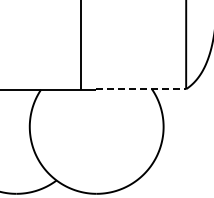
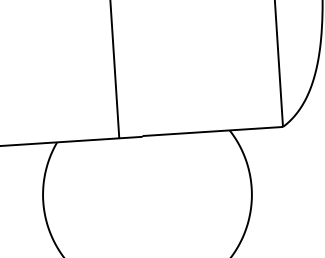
line: (141, 89) -> (213, 132), dashed -> solid

